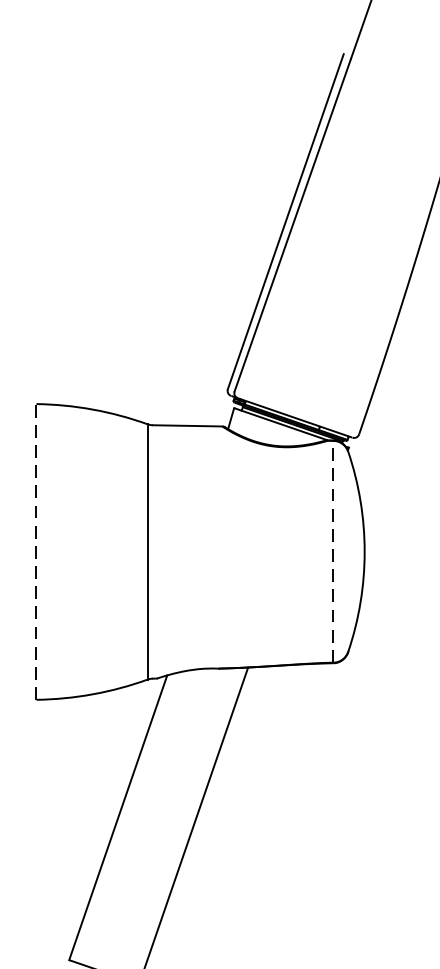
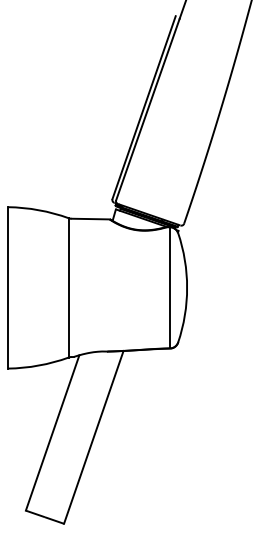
line: (37, 551) -> (8, 287), dashed -> solid
line: (334, 551) -> (170, 287), dashed -> solid

